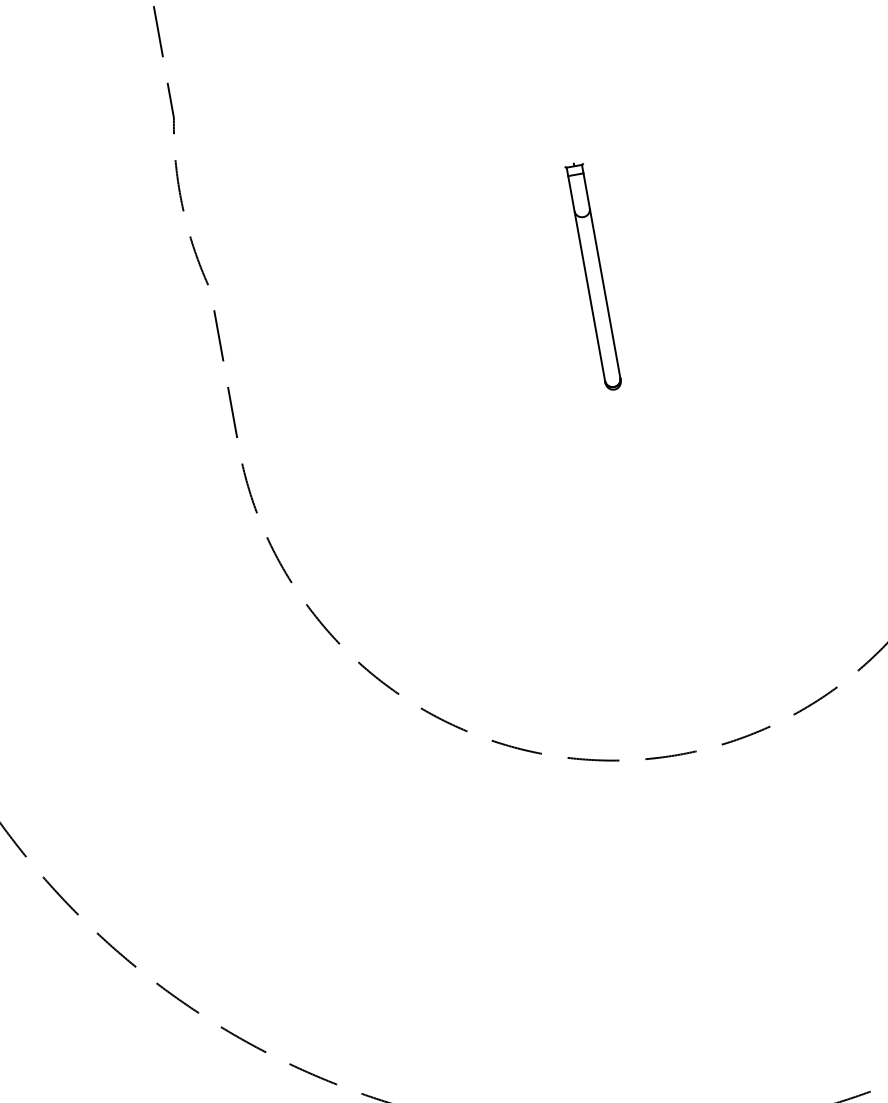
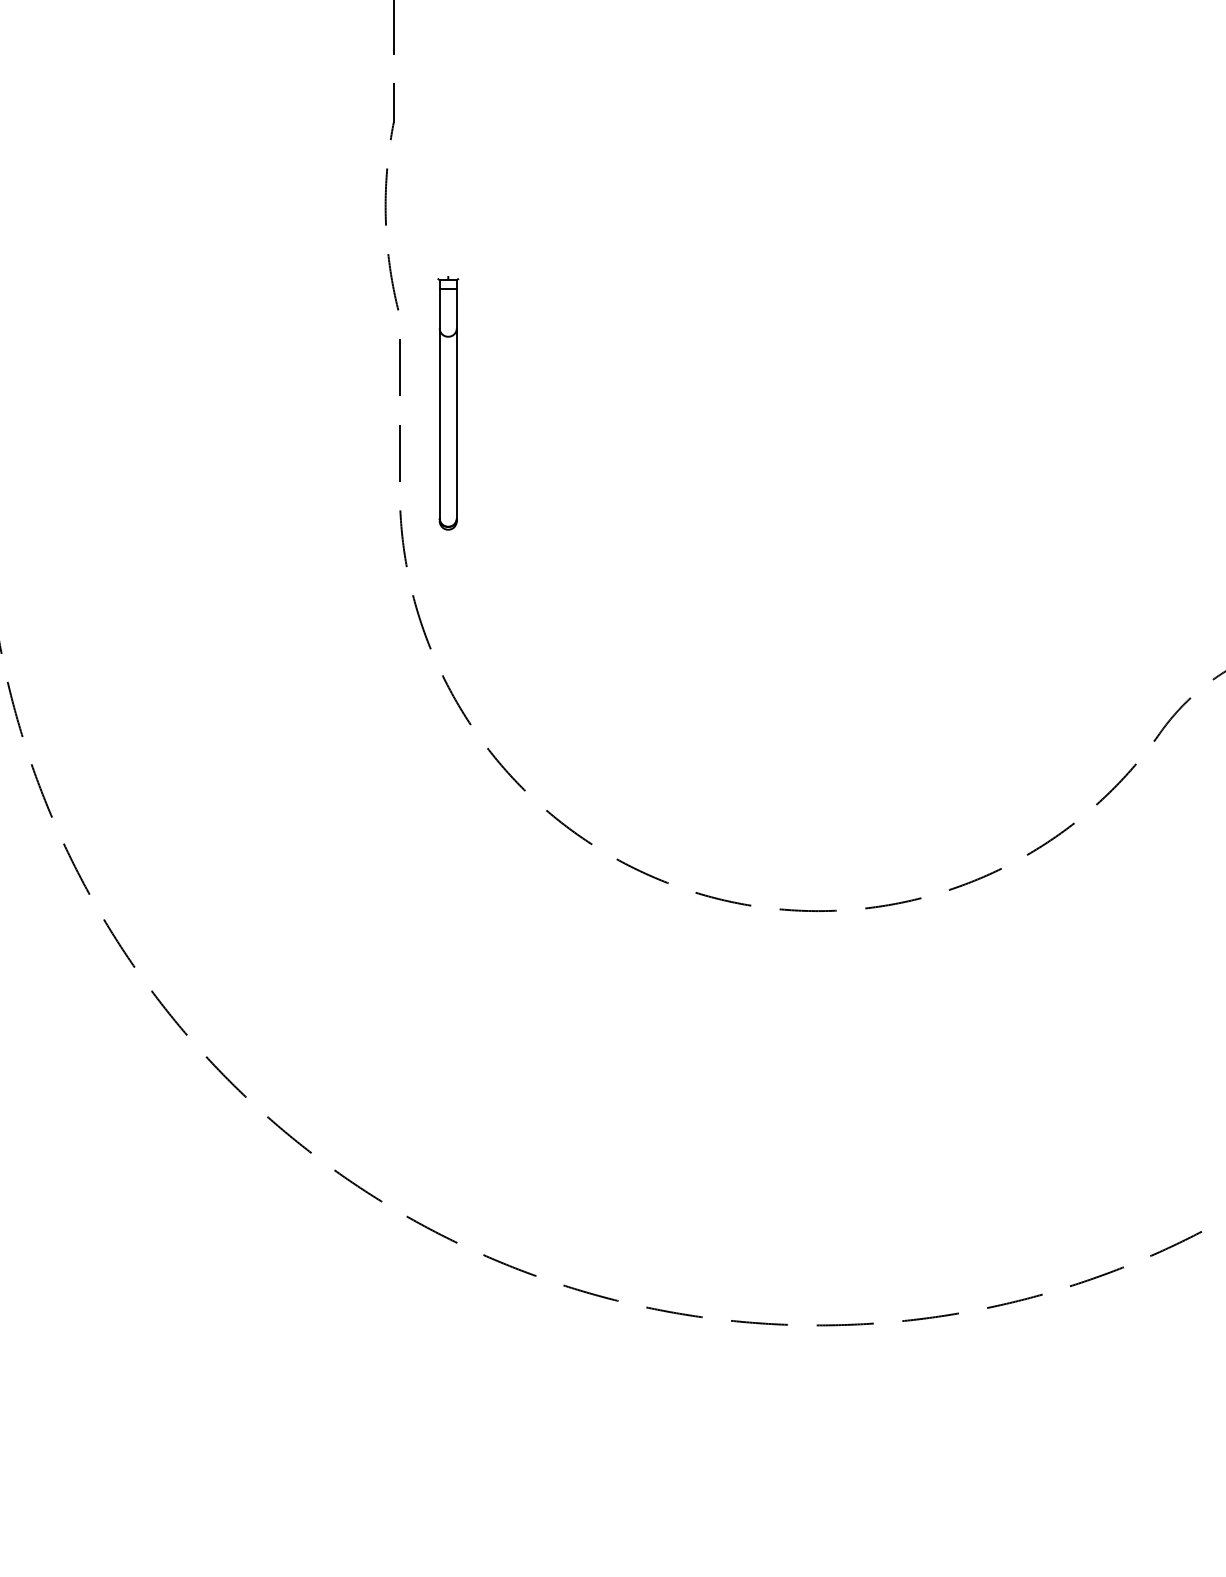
part: (594, 276) -> (448, 403), moved

